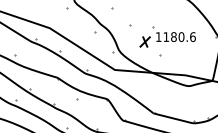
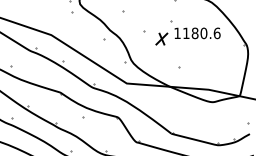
part: (167, 36) -> (187, 32), moved

